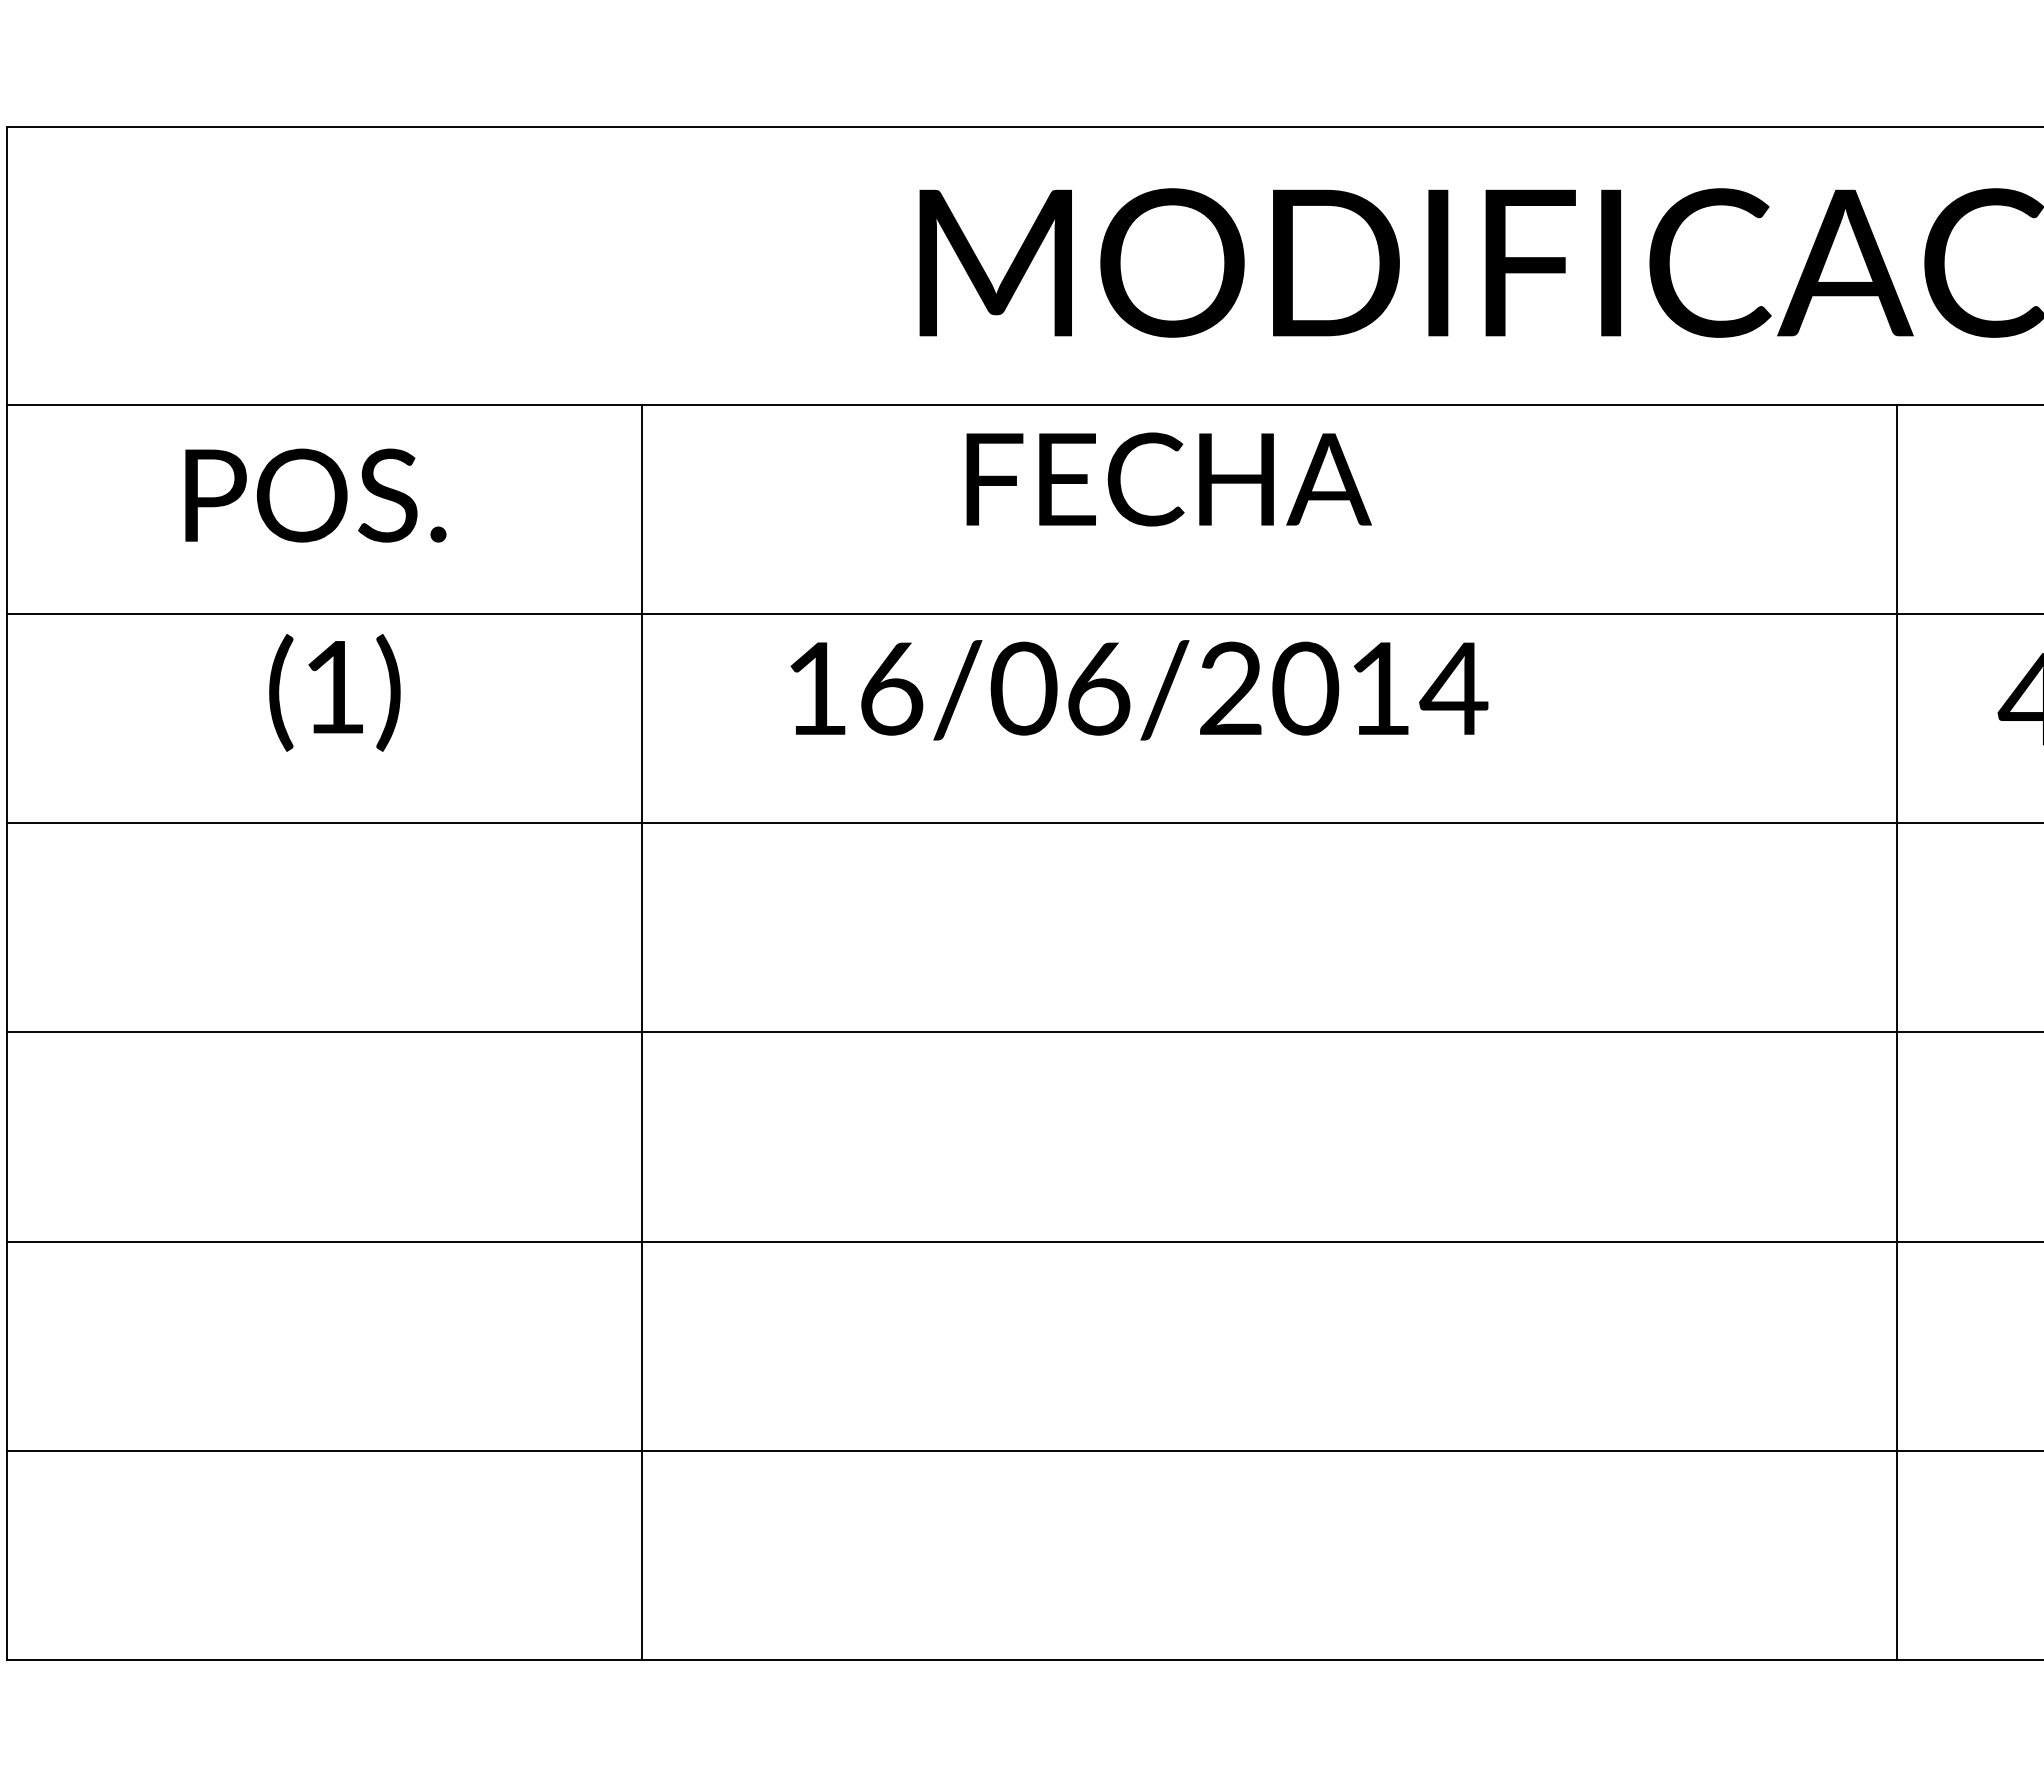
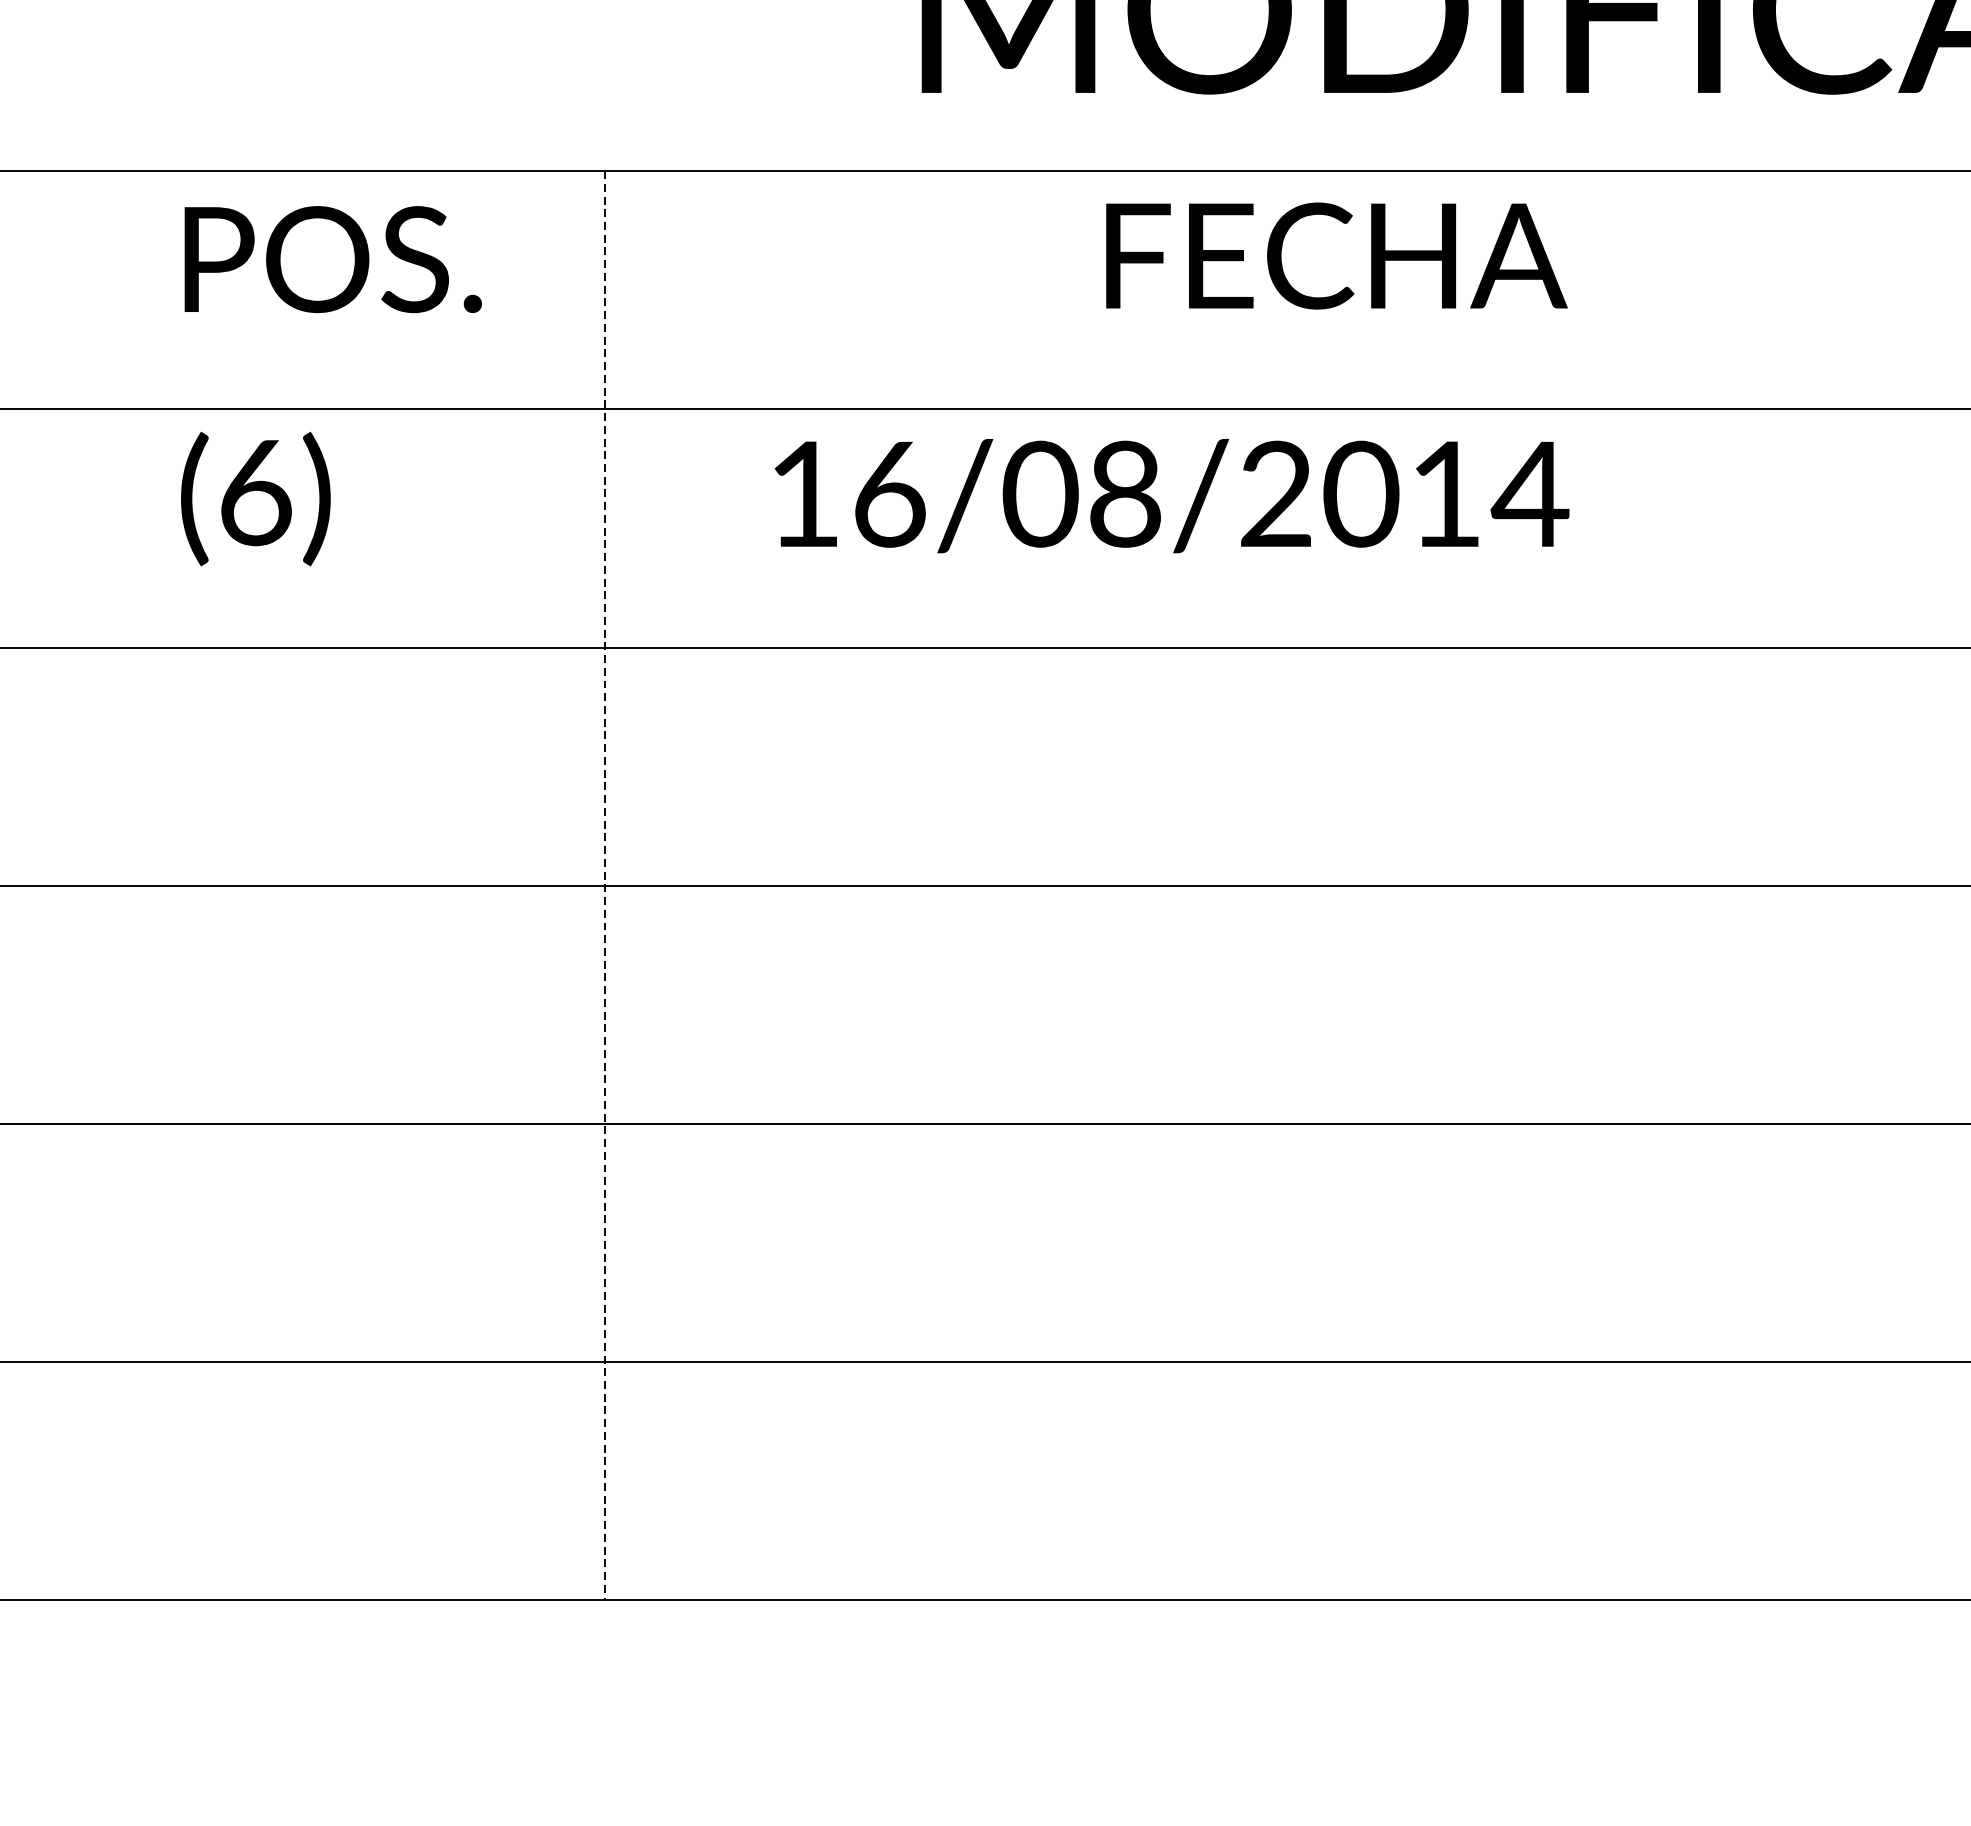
text: (1168, 479) -> (1336, 256), moved
text: (315, 495) -> (332, 259), moved
text: (335, 687) -> (256, 492), (1) -> (6)
text: (1098, 688) -> (1125, 494), 16/06/2014 -> 16/08/2014
line: (641, 1032) -> (605, 885), solid -> dashed

